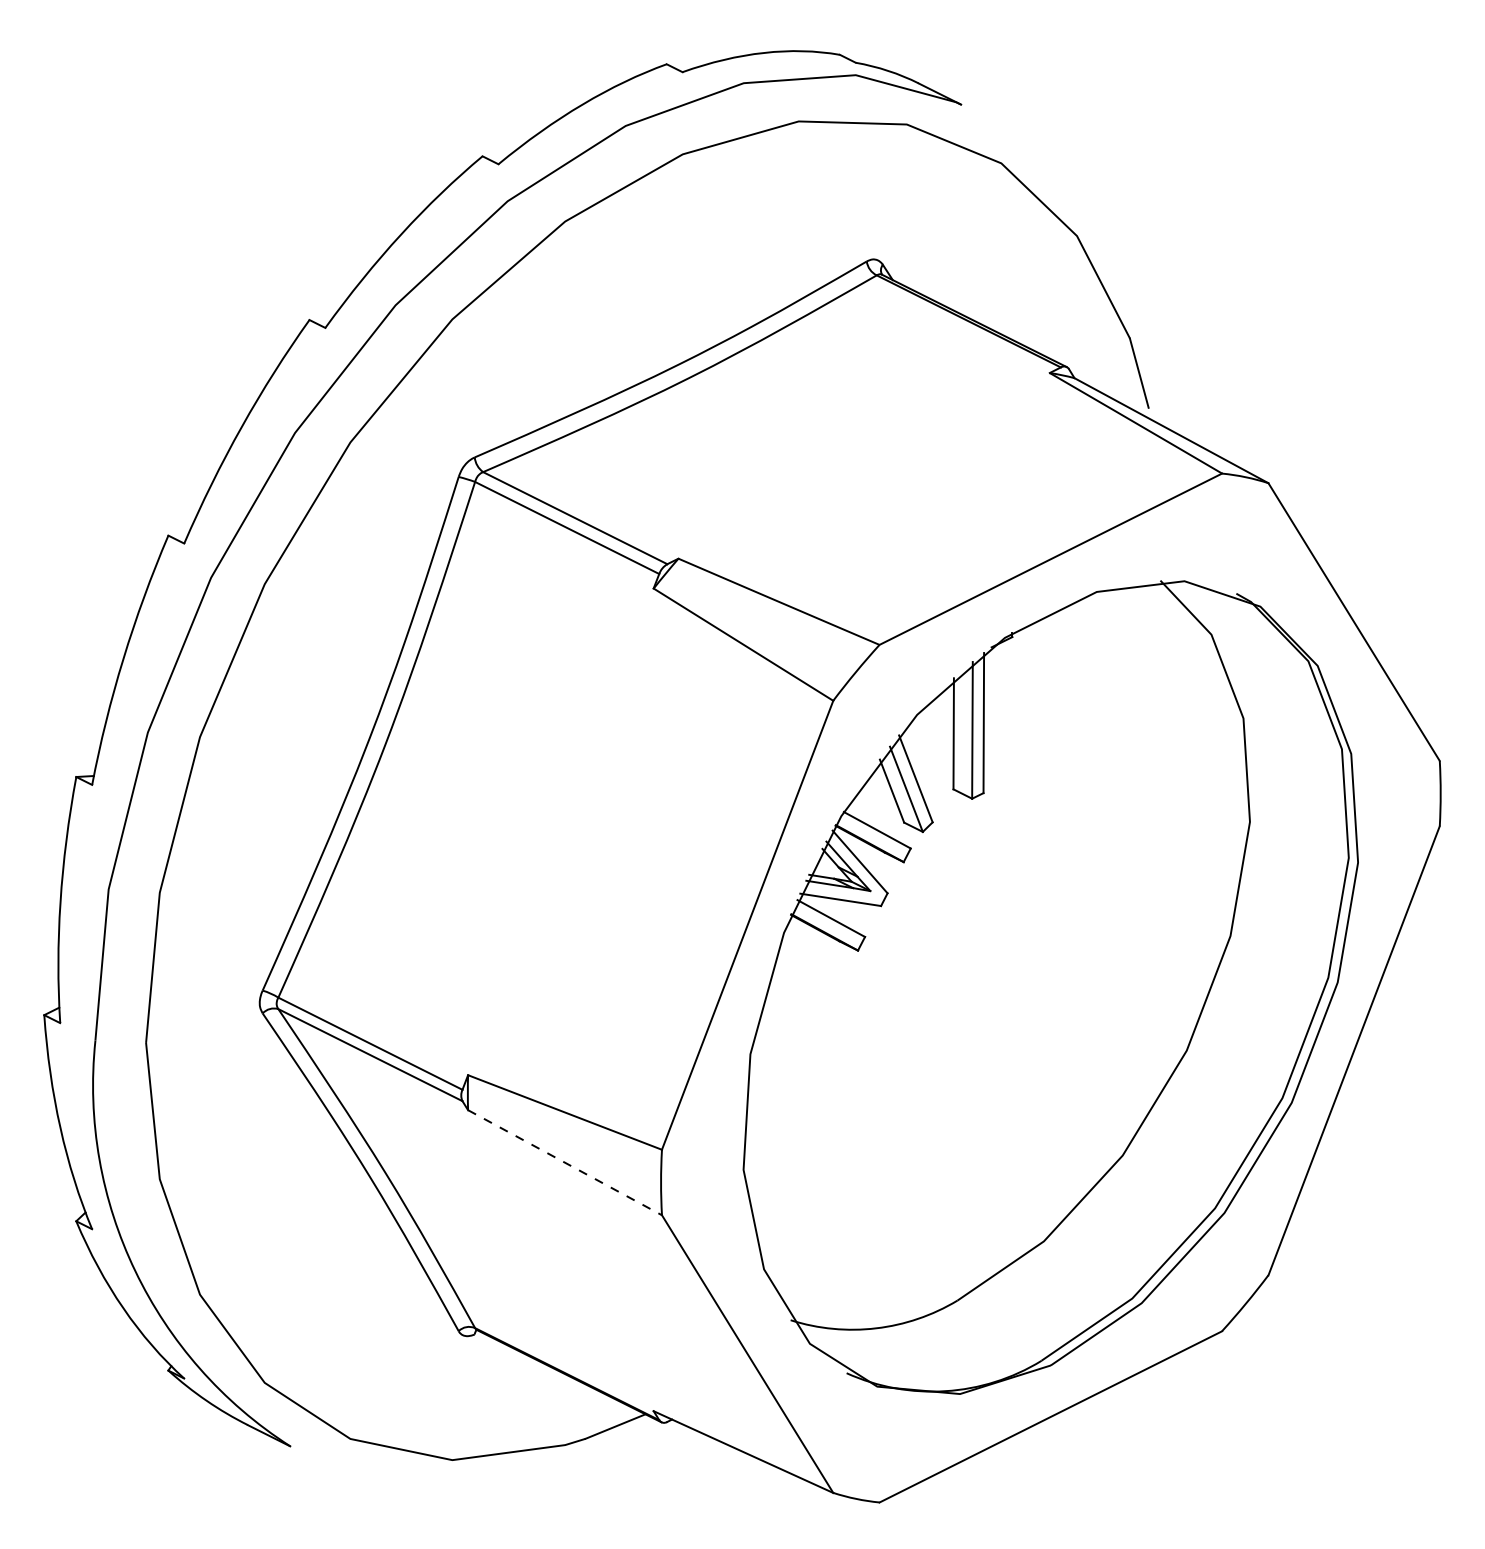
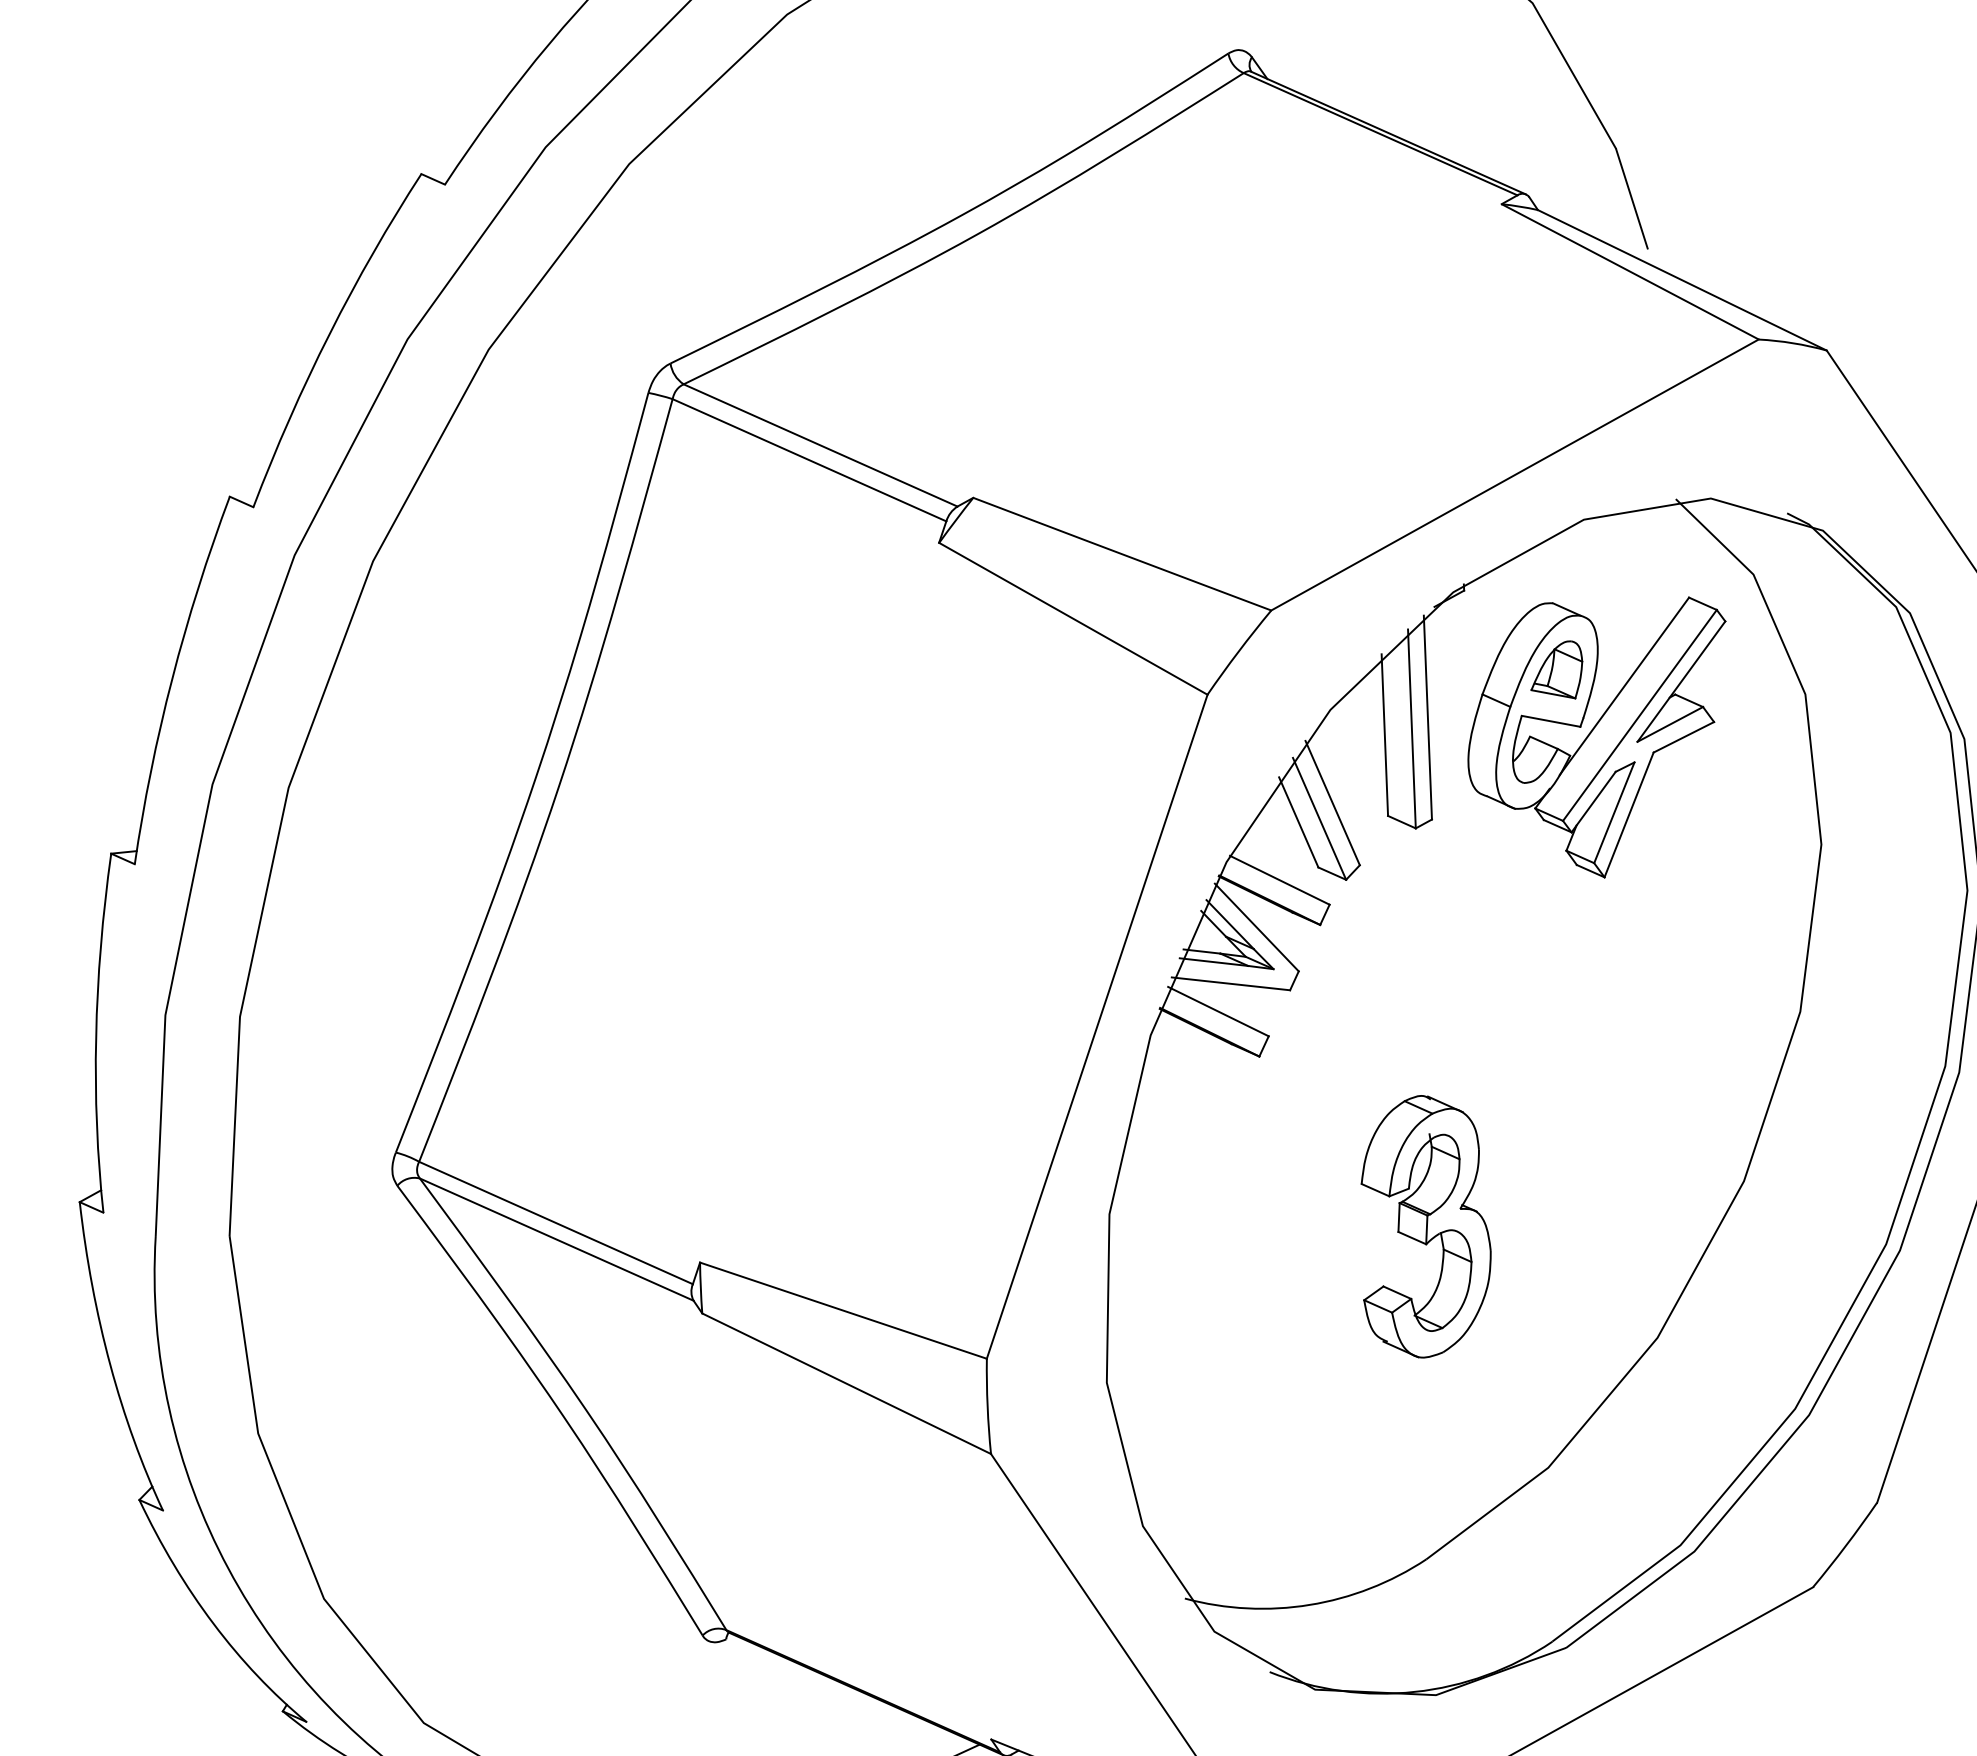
part: (1100, 743) -> (1598, 739), added
part: (966, 1071) -> (1424, 1225), added
line: (565, 1162) -> (847, 1383), dashed -> solid

